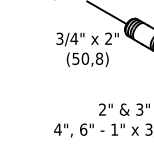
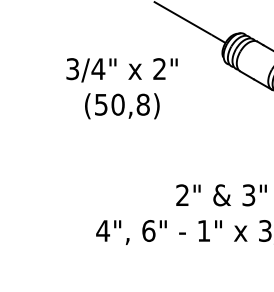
text: (87, 49) -> (121, 88), moved

